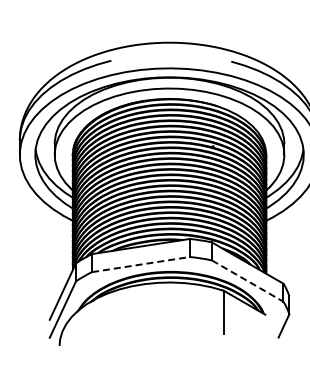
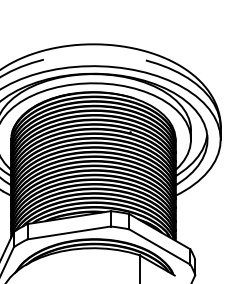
line: (141, 264) -> (69, 232), dashed -> solid
line: (248, 281) -> (160, 247), dashed -> solid

